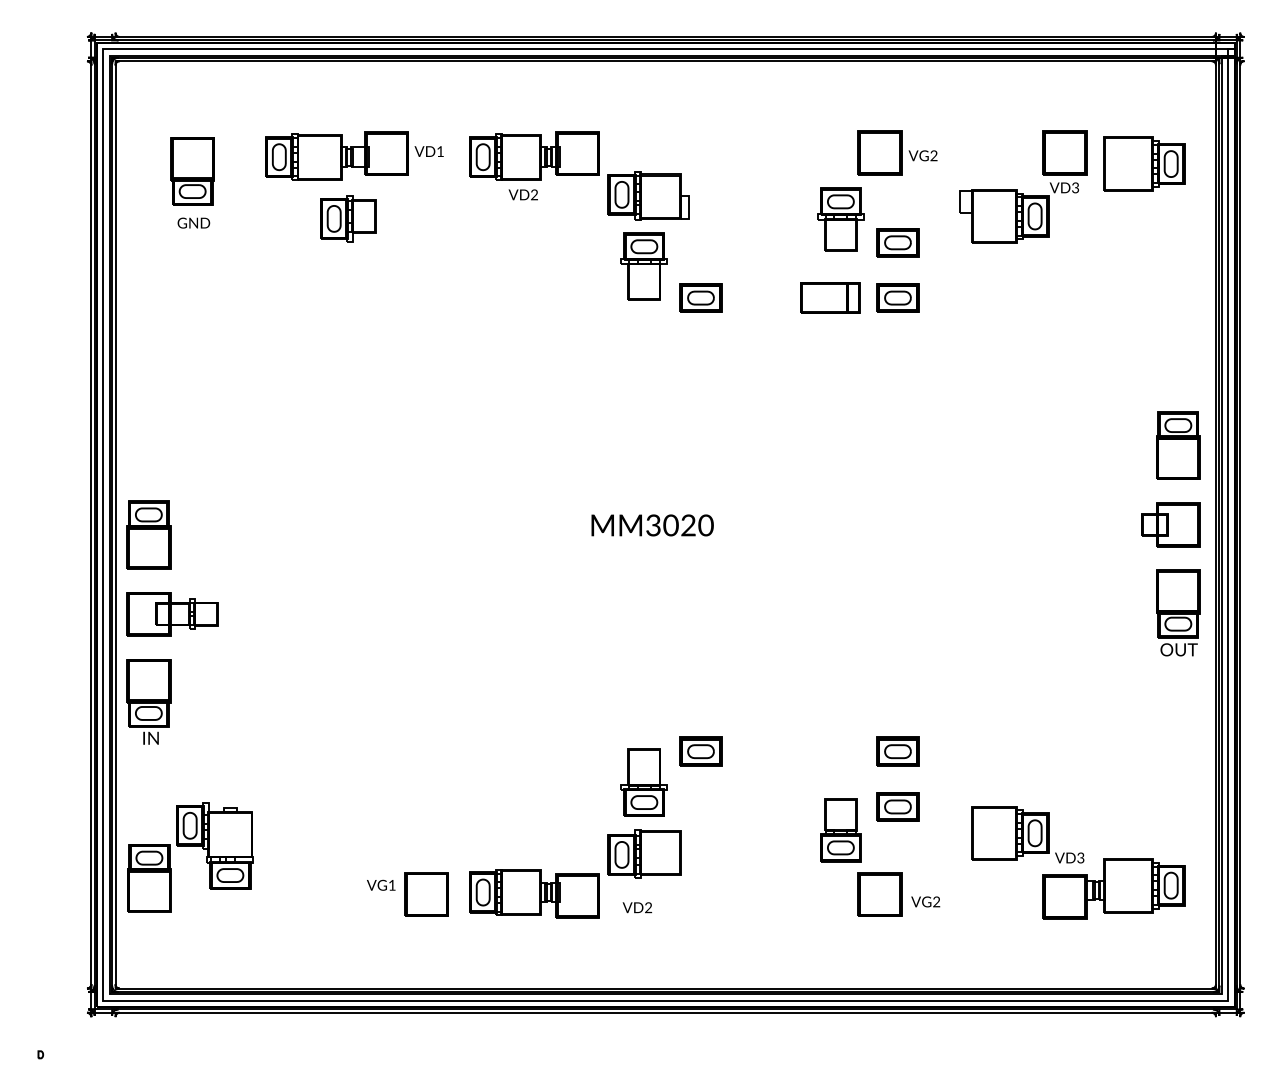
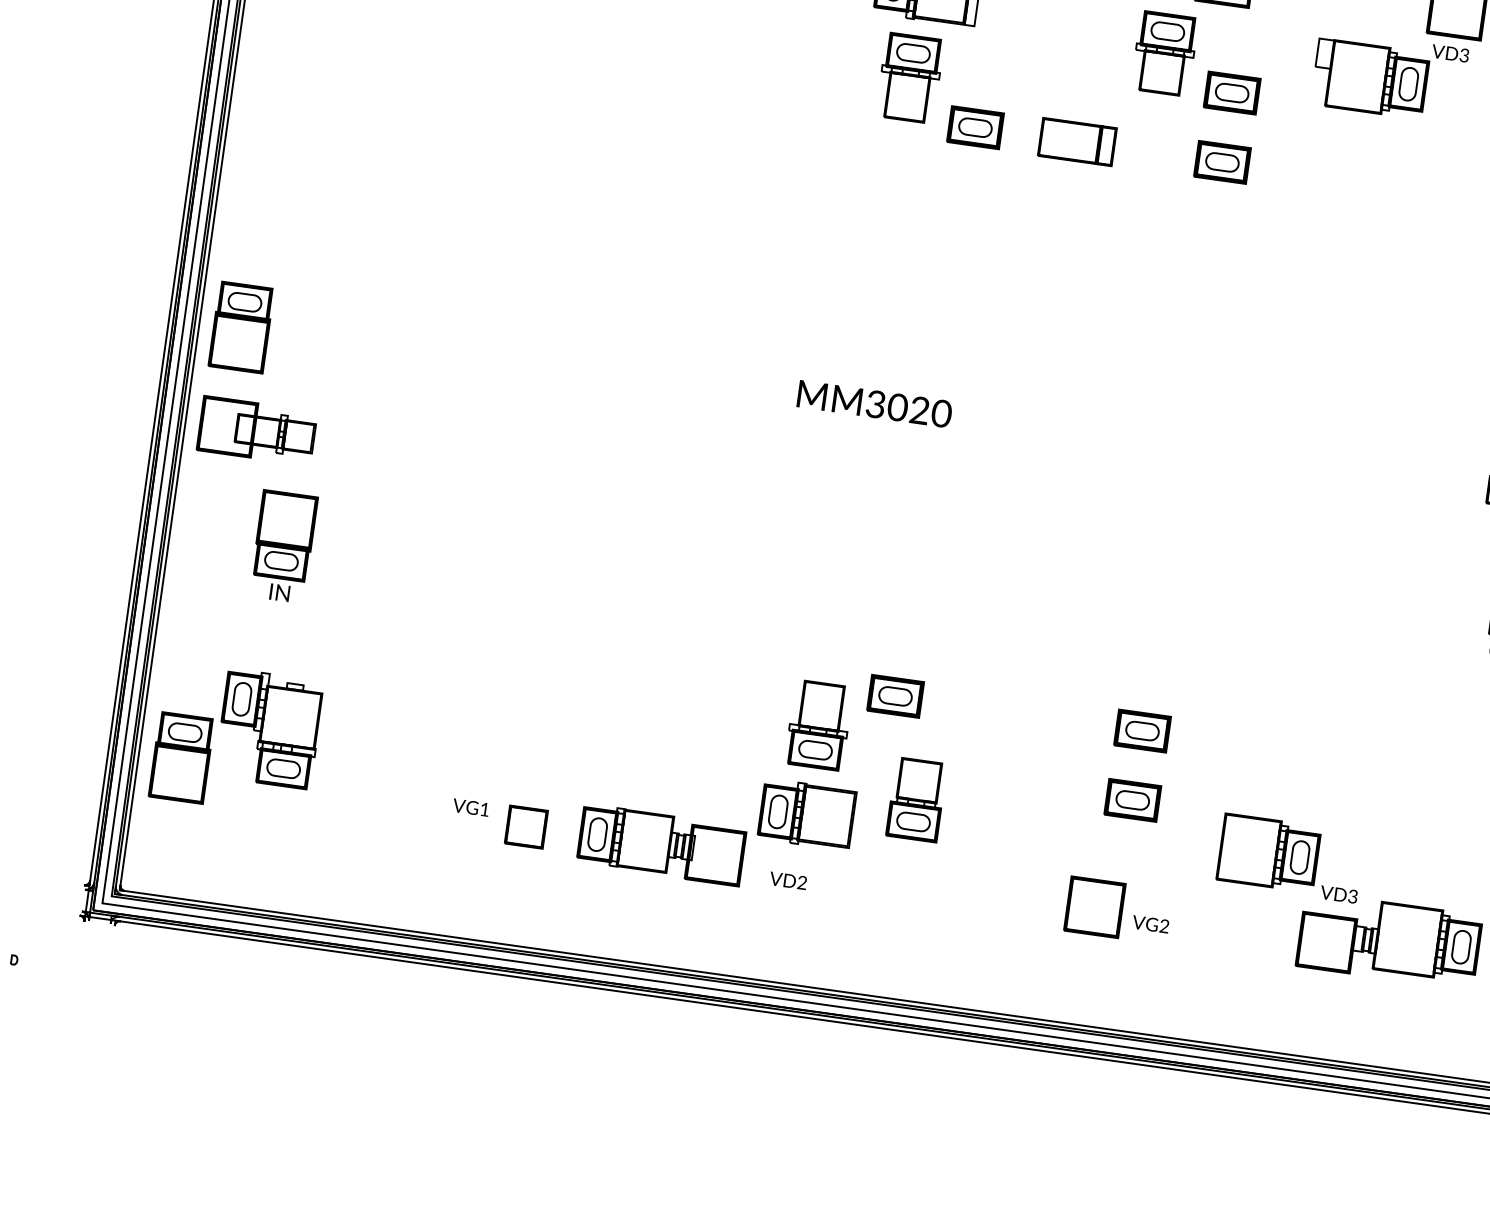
part: (830, 297) -> (1077, 141), moved
part: (148, 701) -> (283, 546), moved
part: (840, 830) -> (916, 800), moved
part: (426, 894) -> (526, 827), size x0.7

